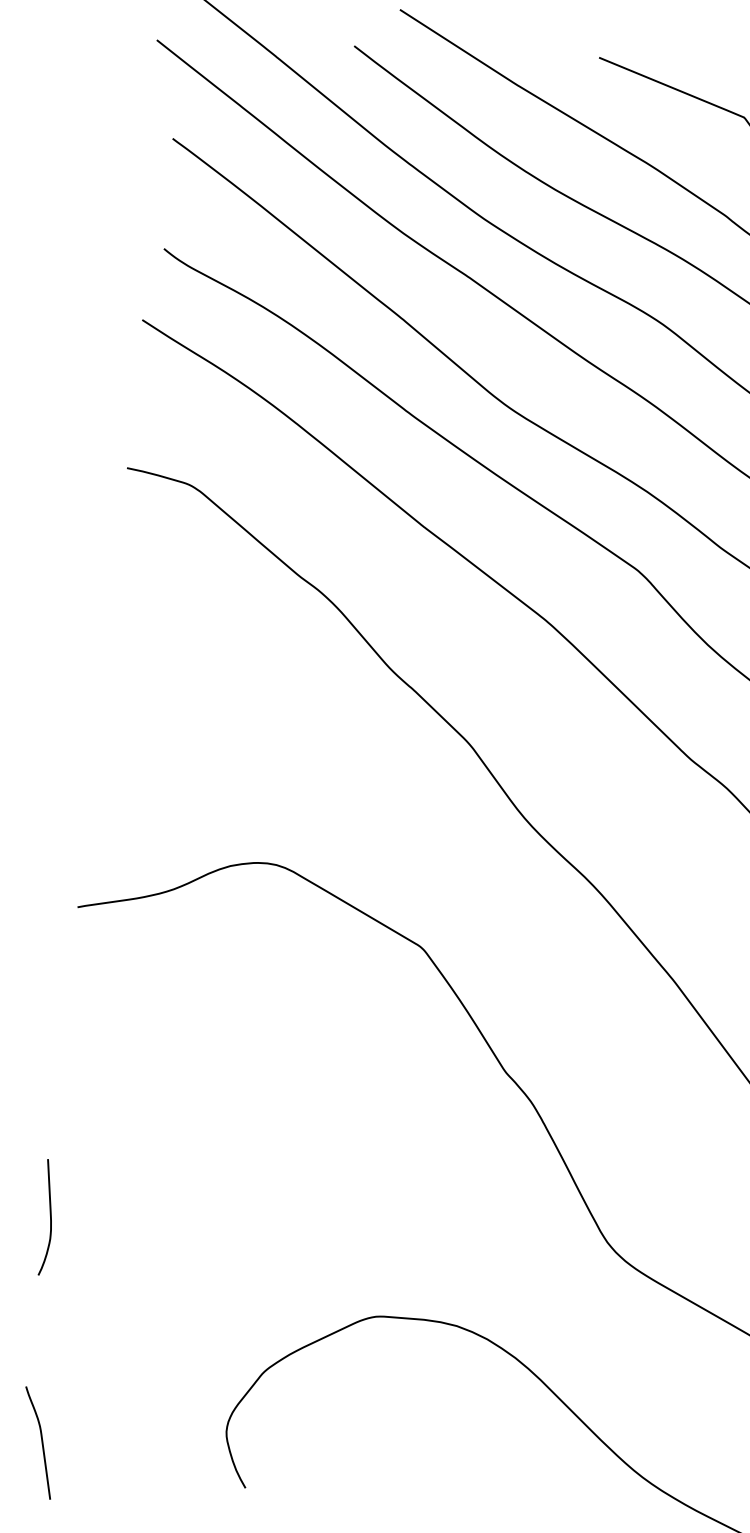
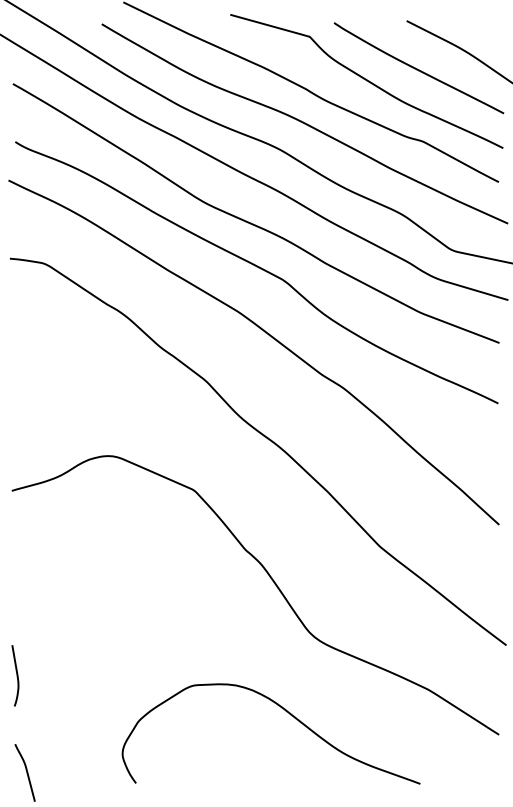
curve: (49, 1217) -> (16, 675), moved

